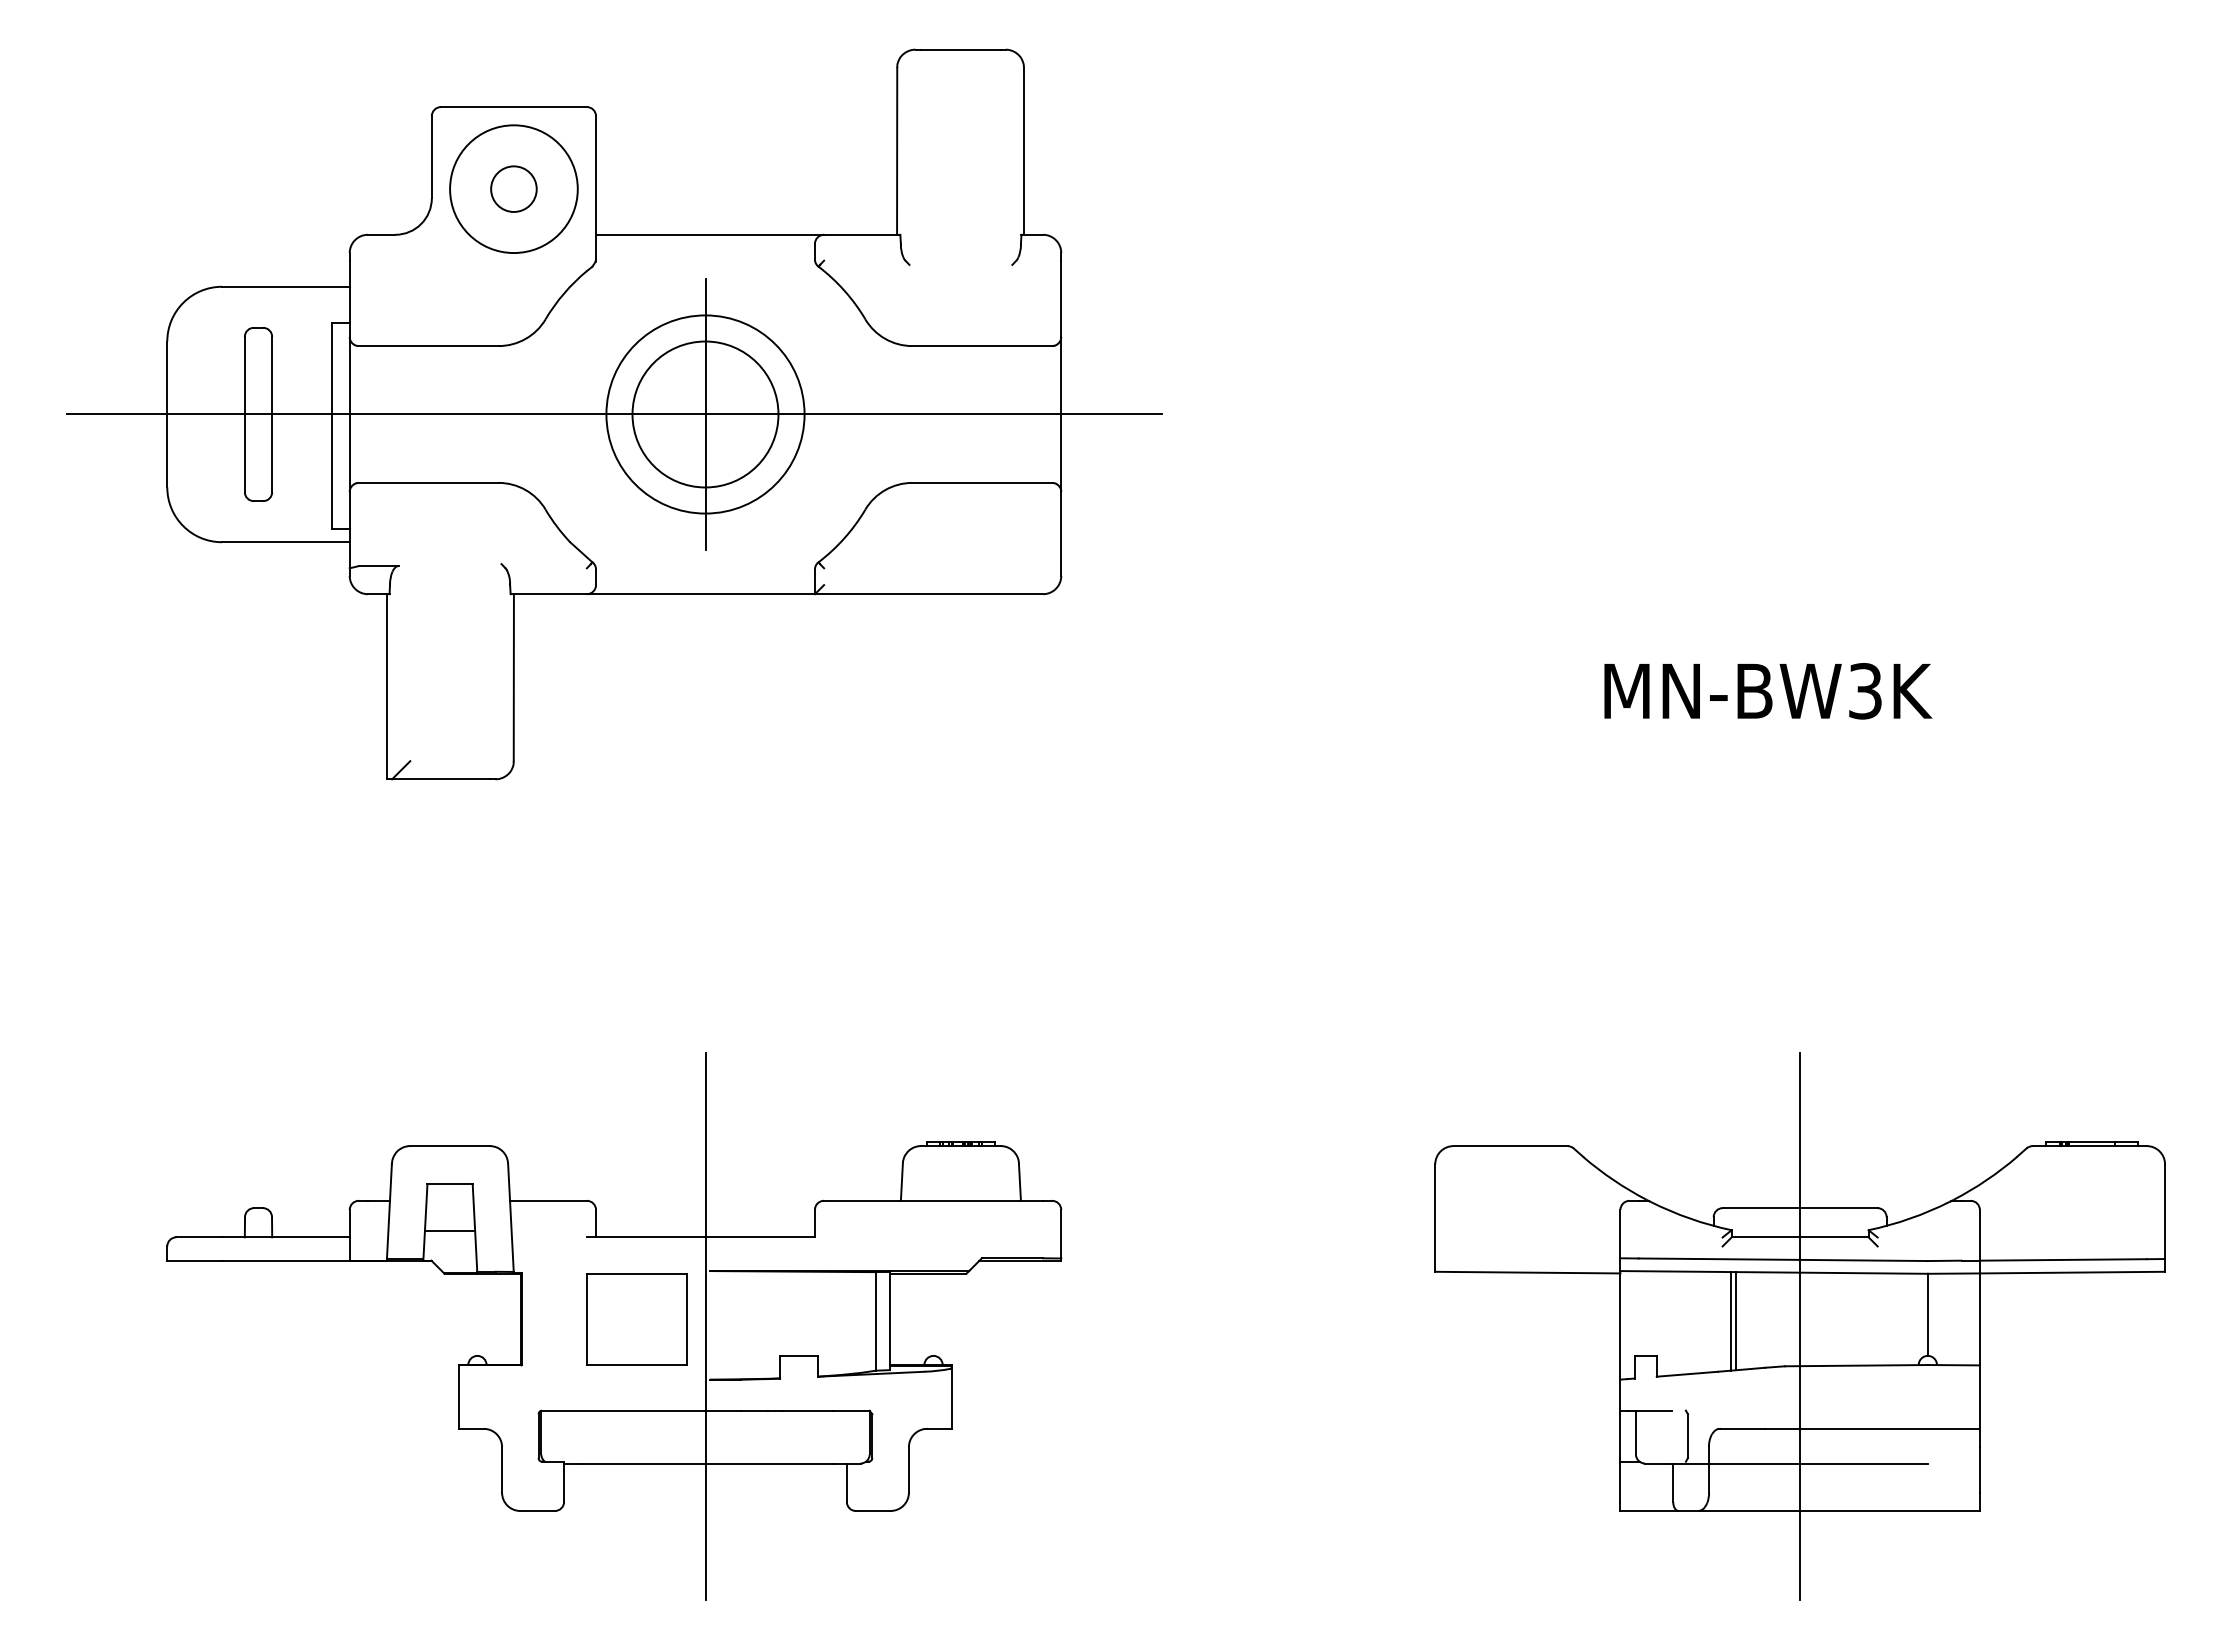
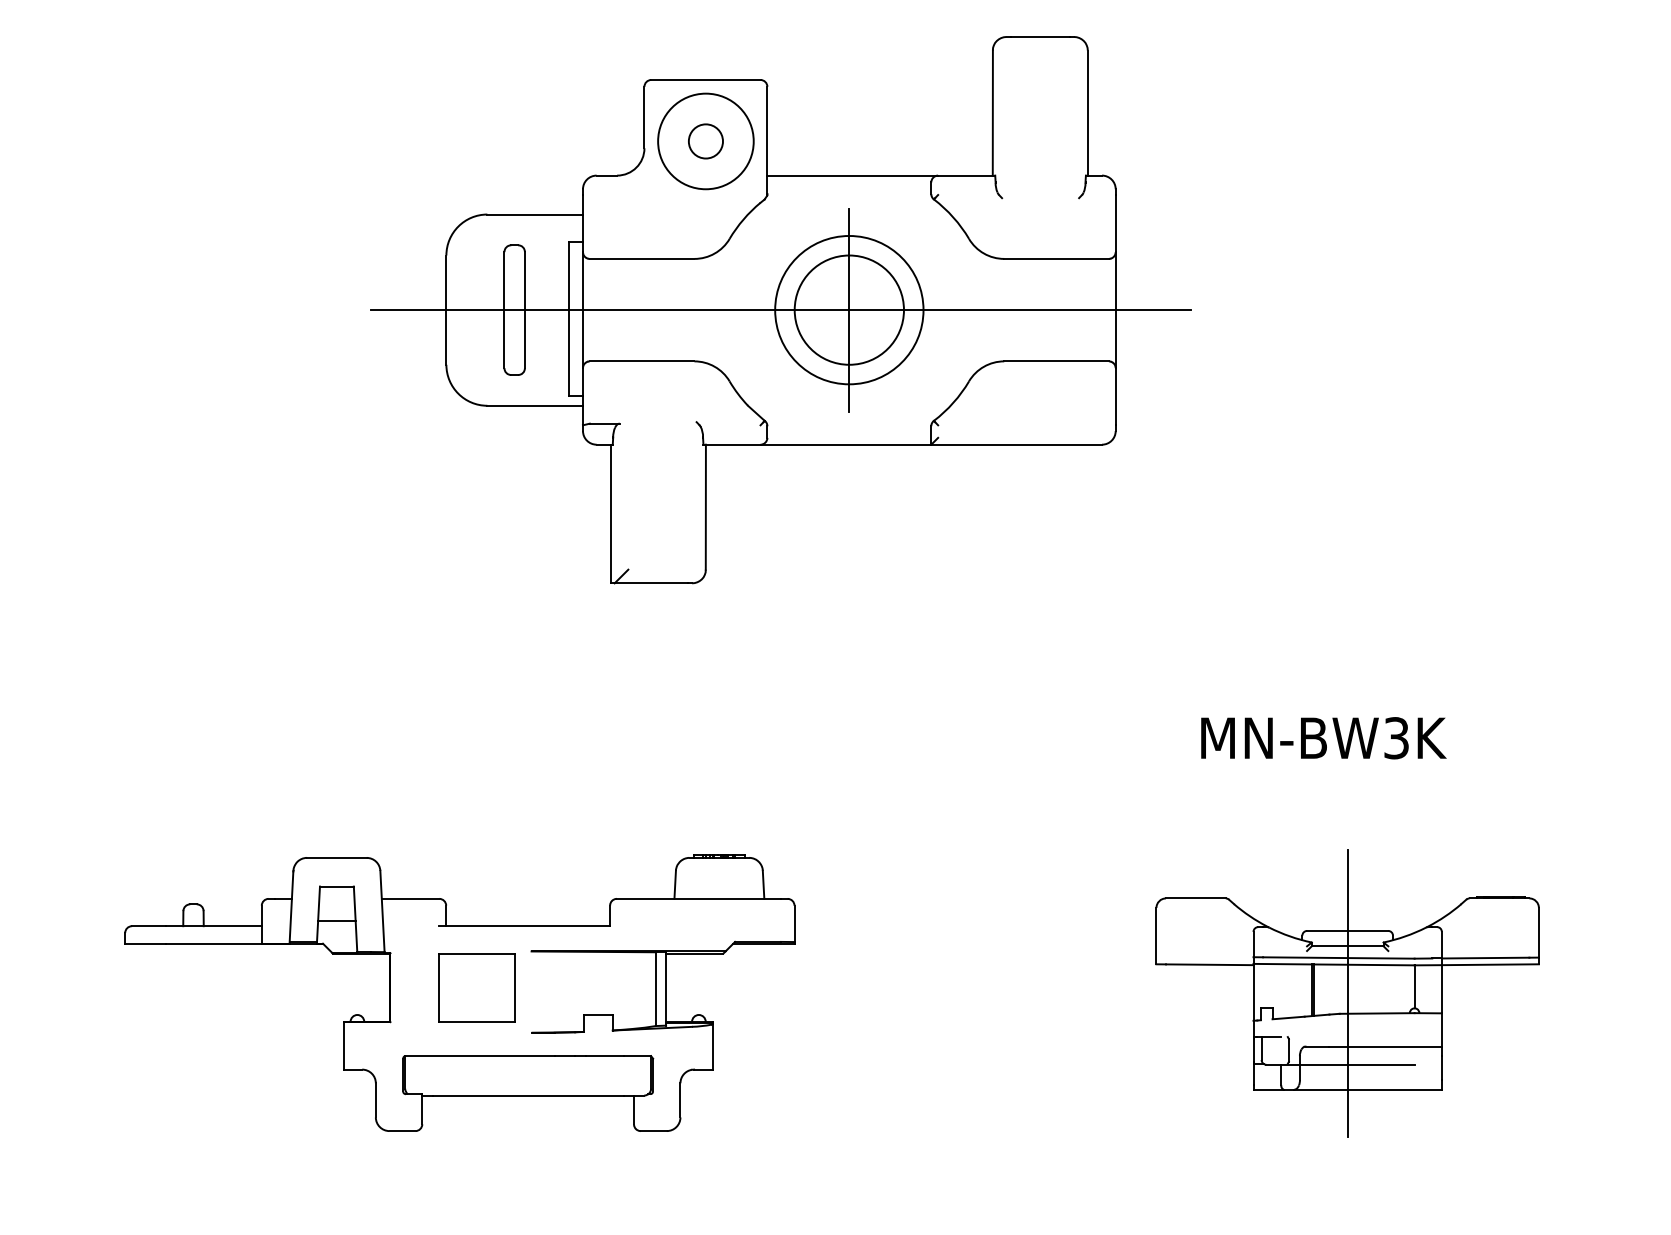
part: (614, 414) -> (781, 310), moved
text: (1768, 691) -> (1324, 738), moved
line: (705, 1326) -> (528, 992), removed
part: (1799, 1326) -> (1347, 992), size x0.7

